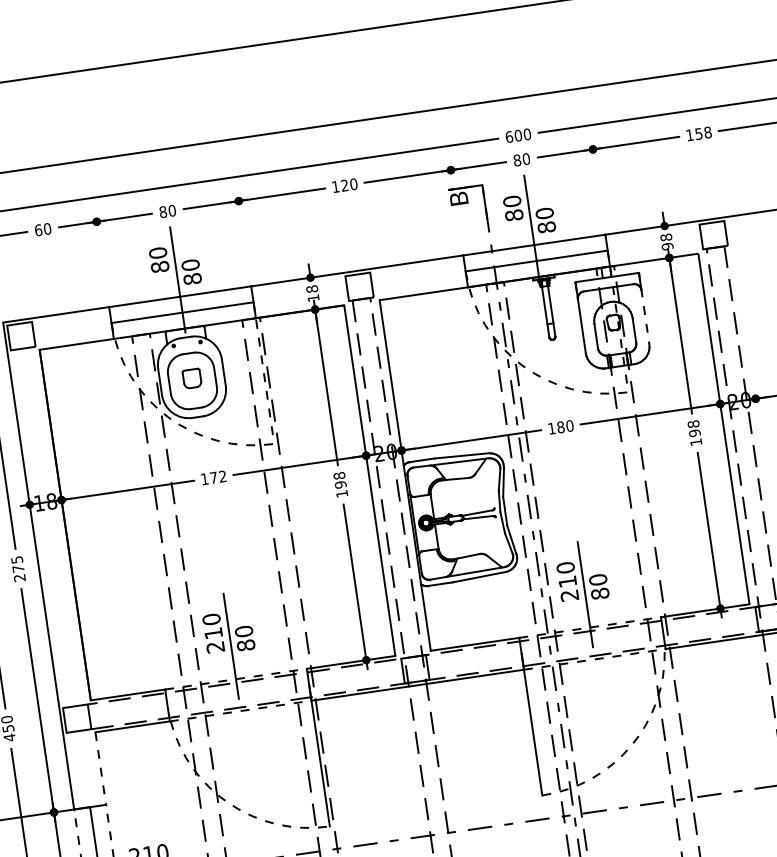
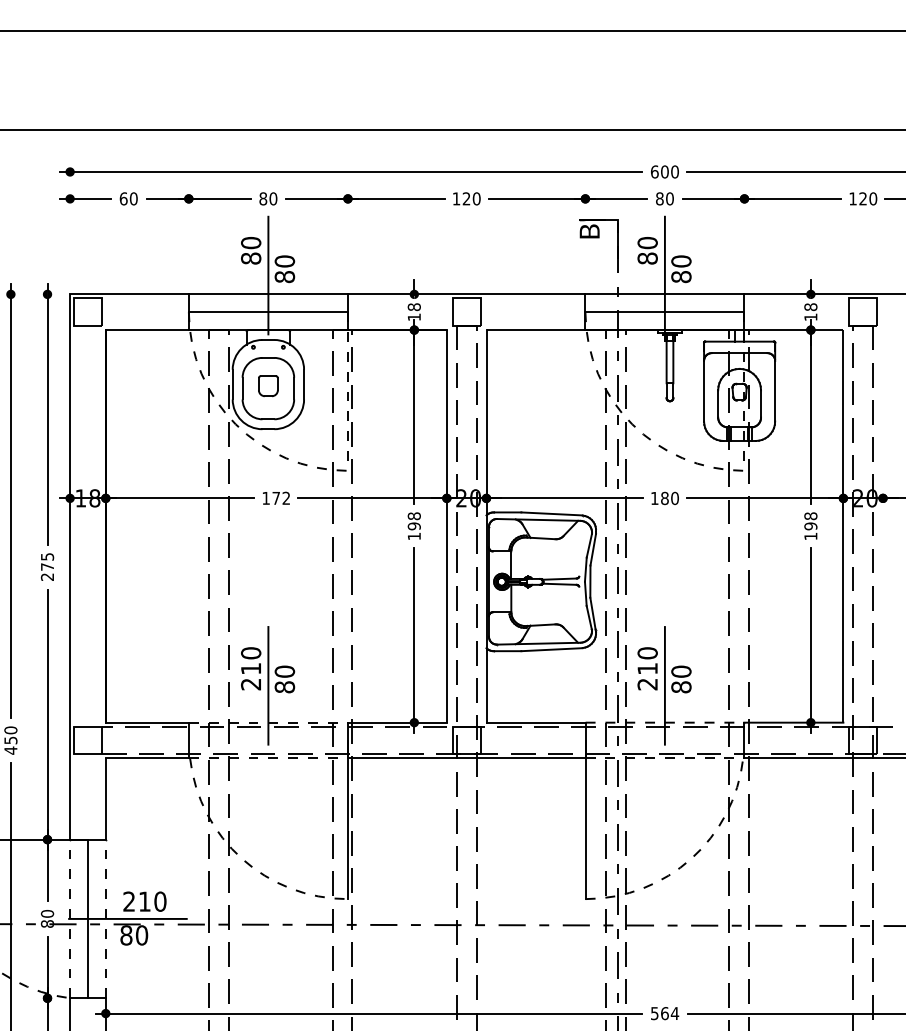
text: (703, 132) -> (868, 198), 158 -> 120
text: (667, 246) -> (810, 317), 98 -> 18
line: (645, 316) -> (775, 390), dashed -> solid
line: (100, 769) -> (105, 799), dashed -> solid

